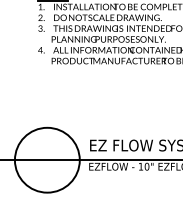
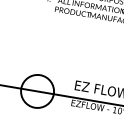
circle: (46, 159) -> (36, 90), size x0.6

